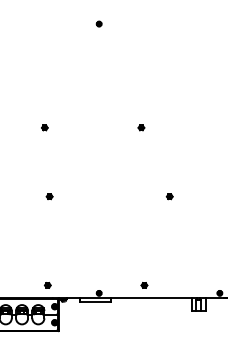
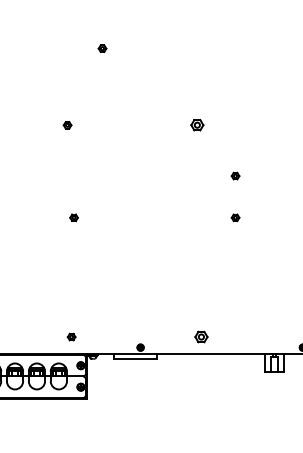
part: (70, 70) -> (102, 48), added
part: (141, 127) -> (197, 124), size x1.6
part: (169, 165) -> (235, 175), added
part: (144, 285) -> (201, 337), size x1.6

